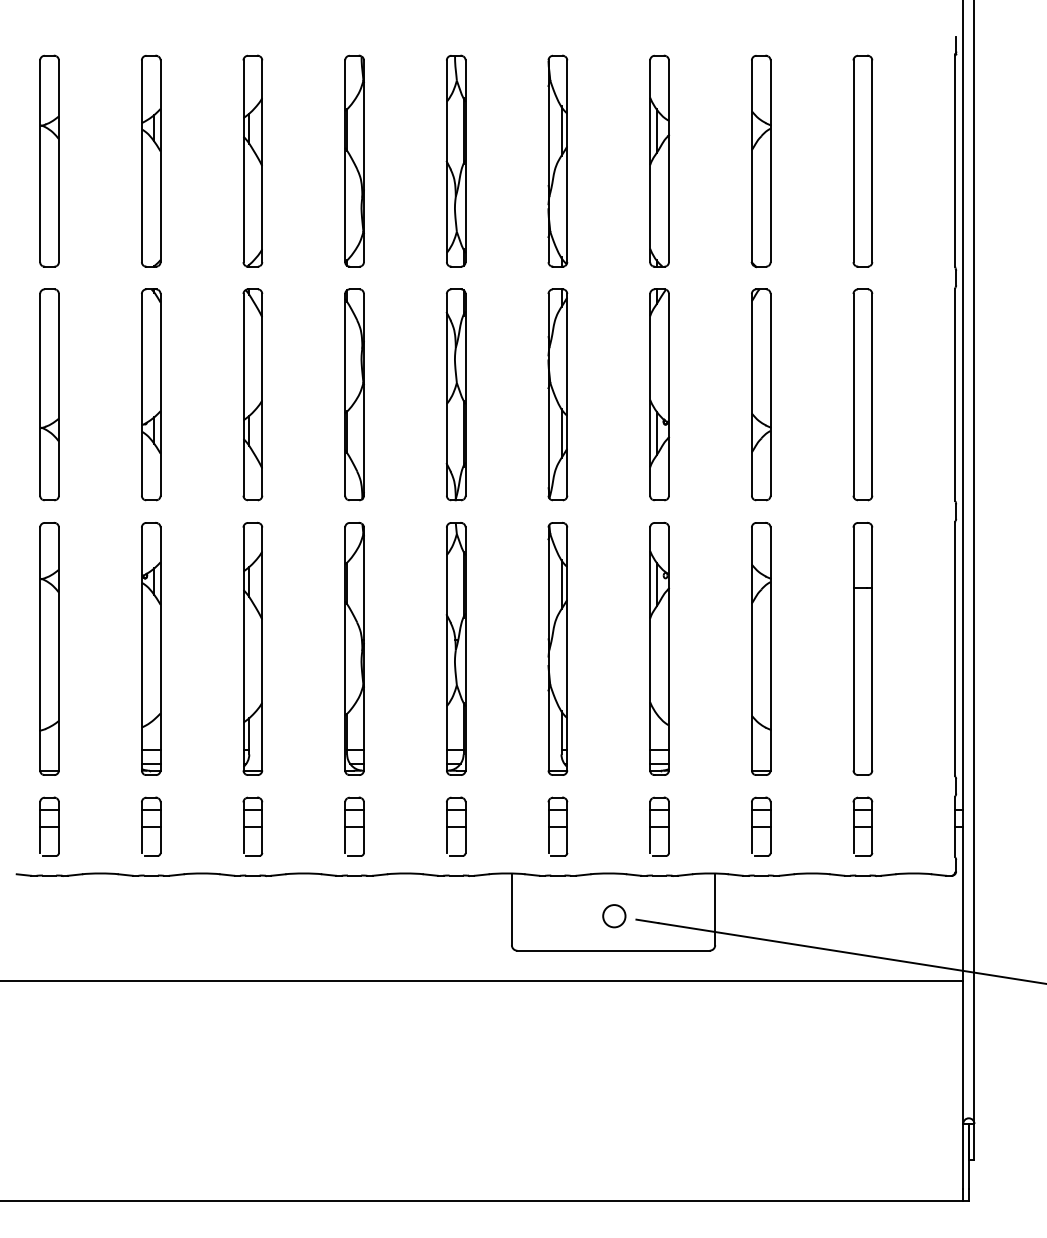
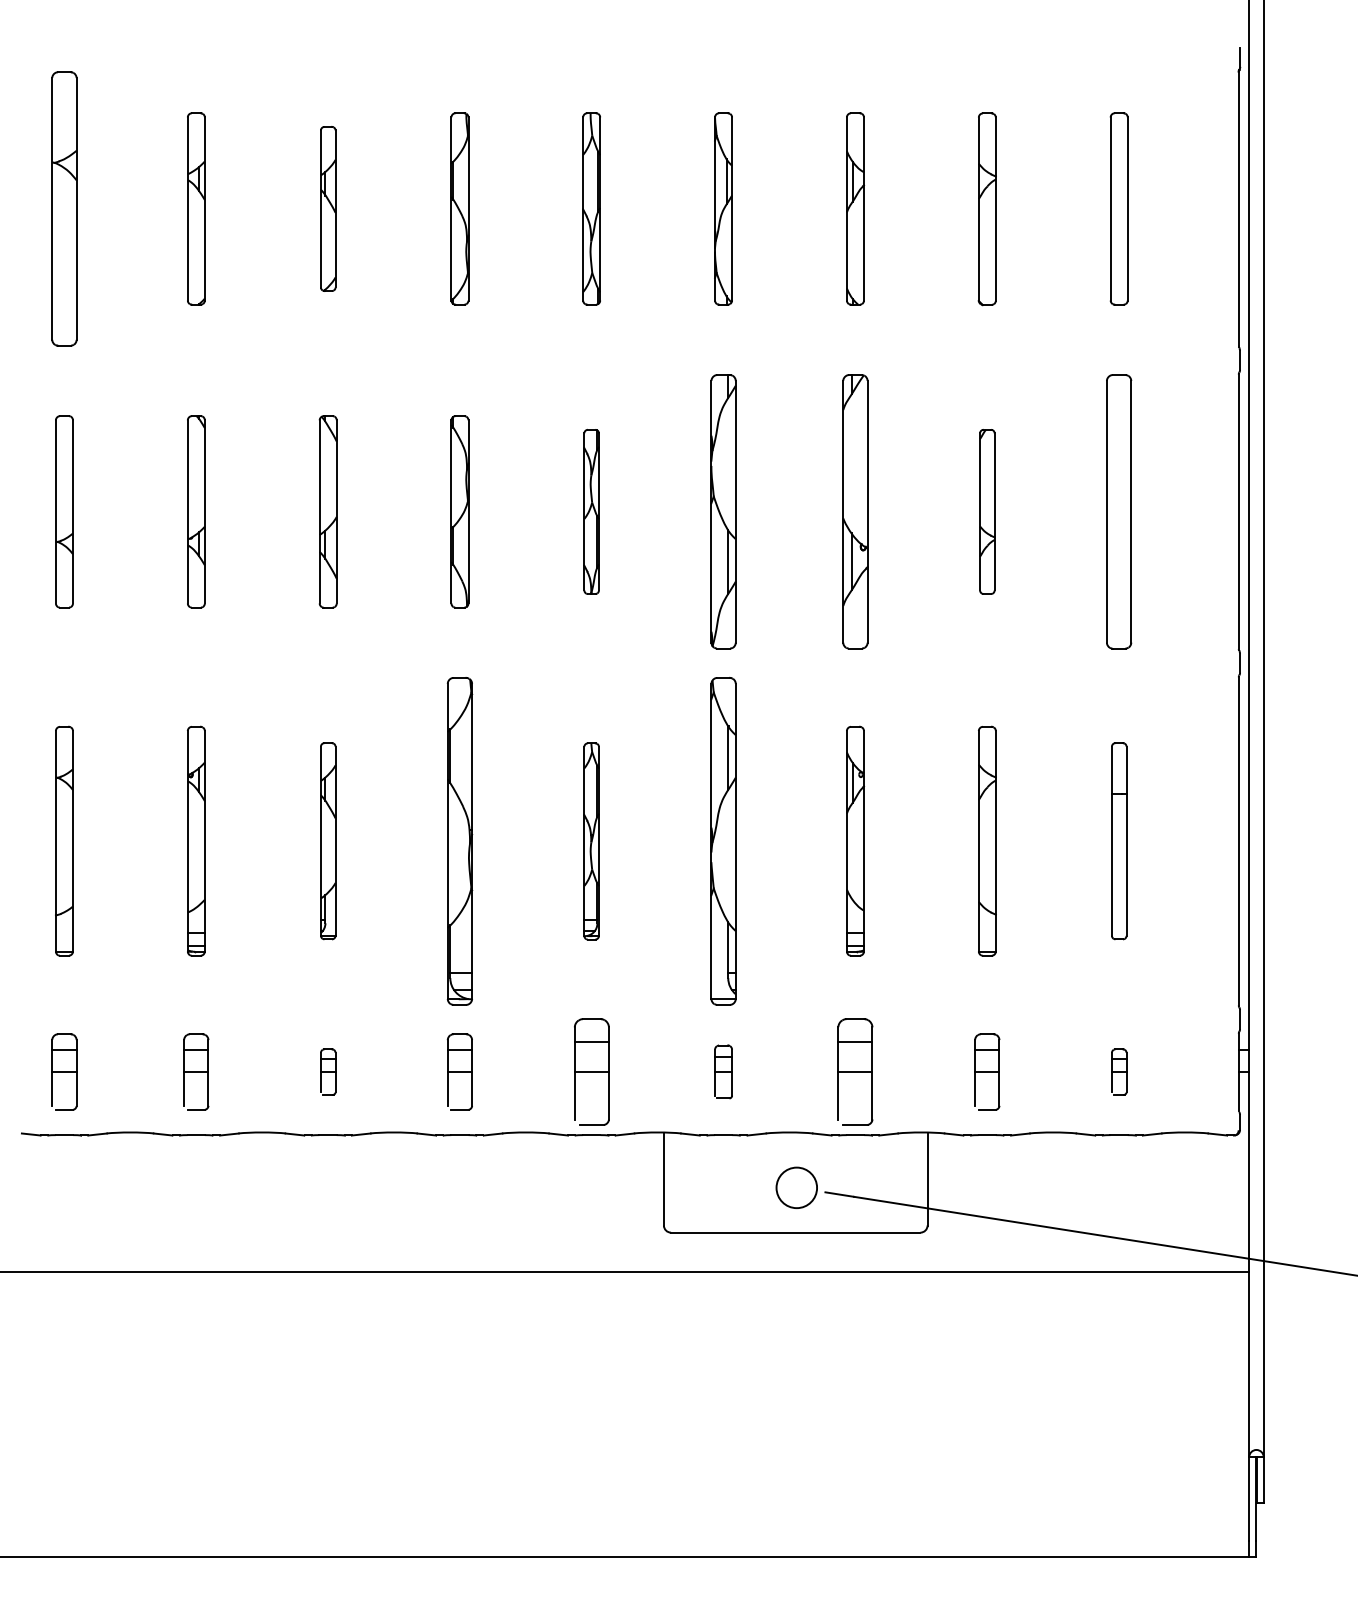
part: (151, 160) -> (196, 208), size x0.7
part: (253, 160) -> (328, 208), size x0.6
part: (354, 160) -> (459, 208), size x0.7
part: (456, 160) -> (591, 208), size x0.7
part: (557, 160) -> (723, 208), size x0.7
part: (659, 160) -> (855, 208), size x0.7
part: (863, 160) -> (1119, 208), size x0.7
part: (761, 161) -> (987, 209), size x0.7
part: (49, 394) -> (64, 511), size x0.7
part: (151, 394) -> (196, 511), size x0.7
part: (253, 394) -> (328, 511), size x0.7
part: (354, 394) -> (459, 511), size x0.7
part: (456, 394) -> (591, 511), size x0.6
part: (761, 394) -> (987, 511), size x0.6
part: (49, 648) -> (64, 840), size x0.7
part: (151, 648) -> (196, 840), size x0.7
part: (253, 648) -> (328, 840), size x0.6
part: (659, 648) -> (855, 840), size x0.7
part: (761, 648) -> (987, 840), size x0.7
part: (863, 648) -> (1119, 840), size x0.6
part: (456, 649) -> (591, 841), size x0.6
part: (253, 826) -> (328, 1071), size x0.6
part: (456, 826) -> (591, 1071), size x1.4
part: (557, 826) -> (723, 1071), size x0.7
part: (659, 826) -> (855, 1071), size x1.4
part: (863, 826) -> (1119, 1071), size x0.6
circle: (614, 915) -> (796, 1187), size x1.4

